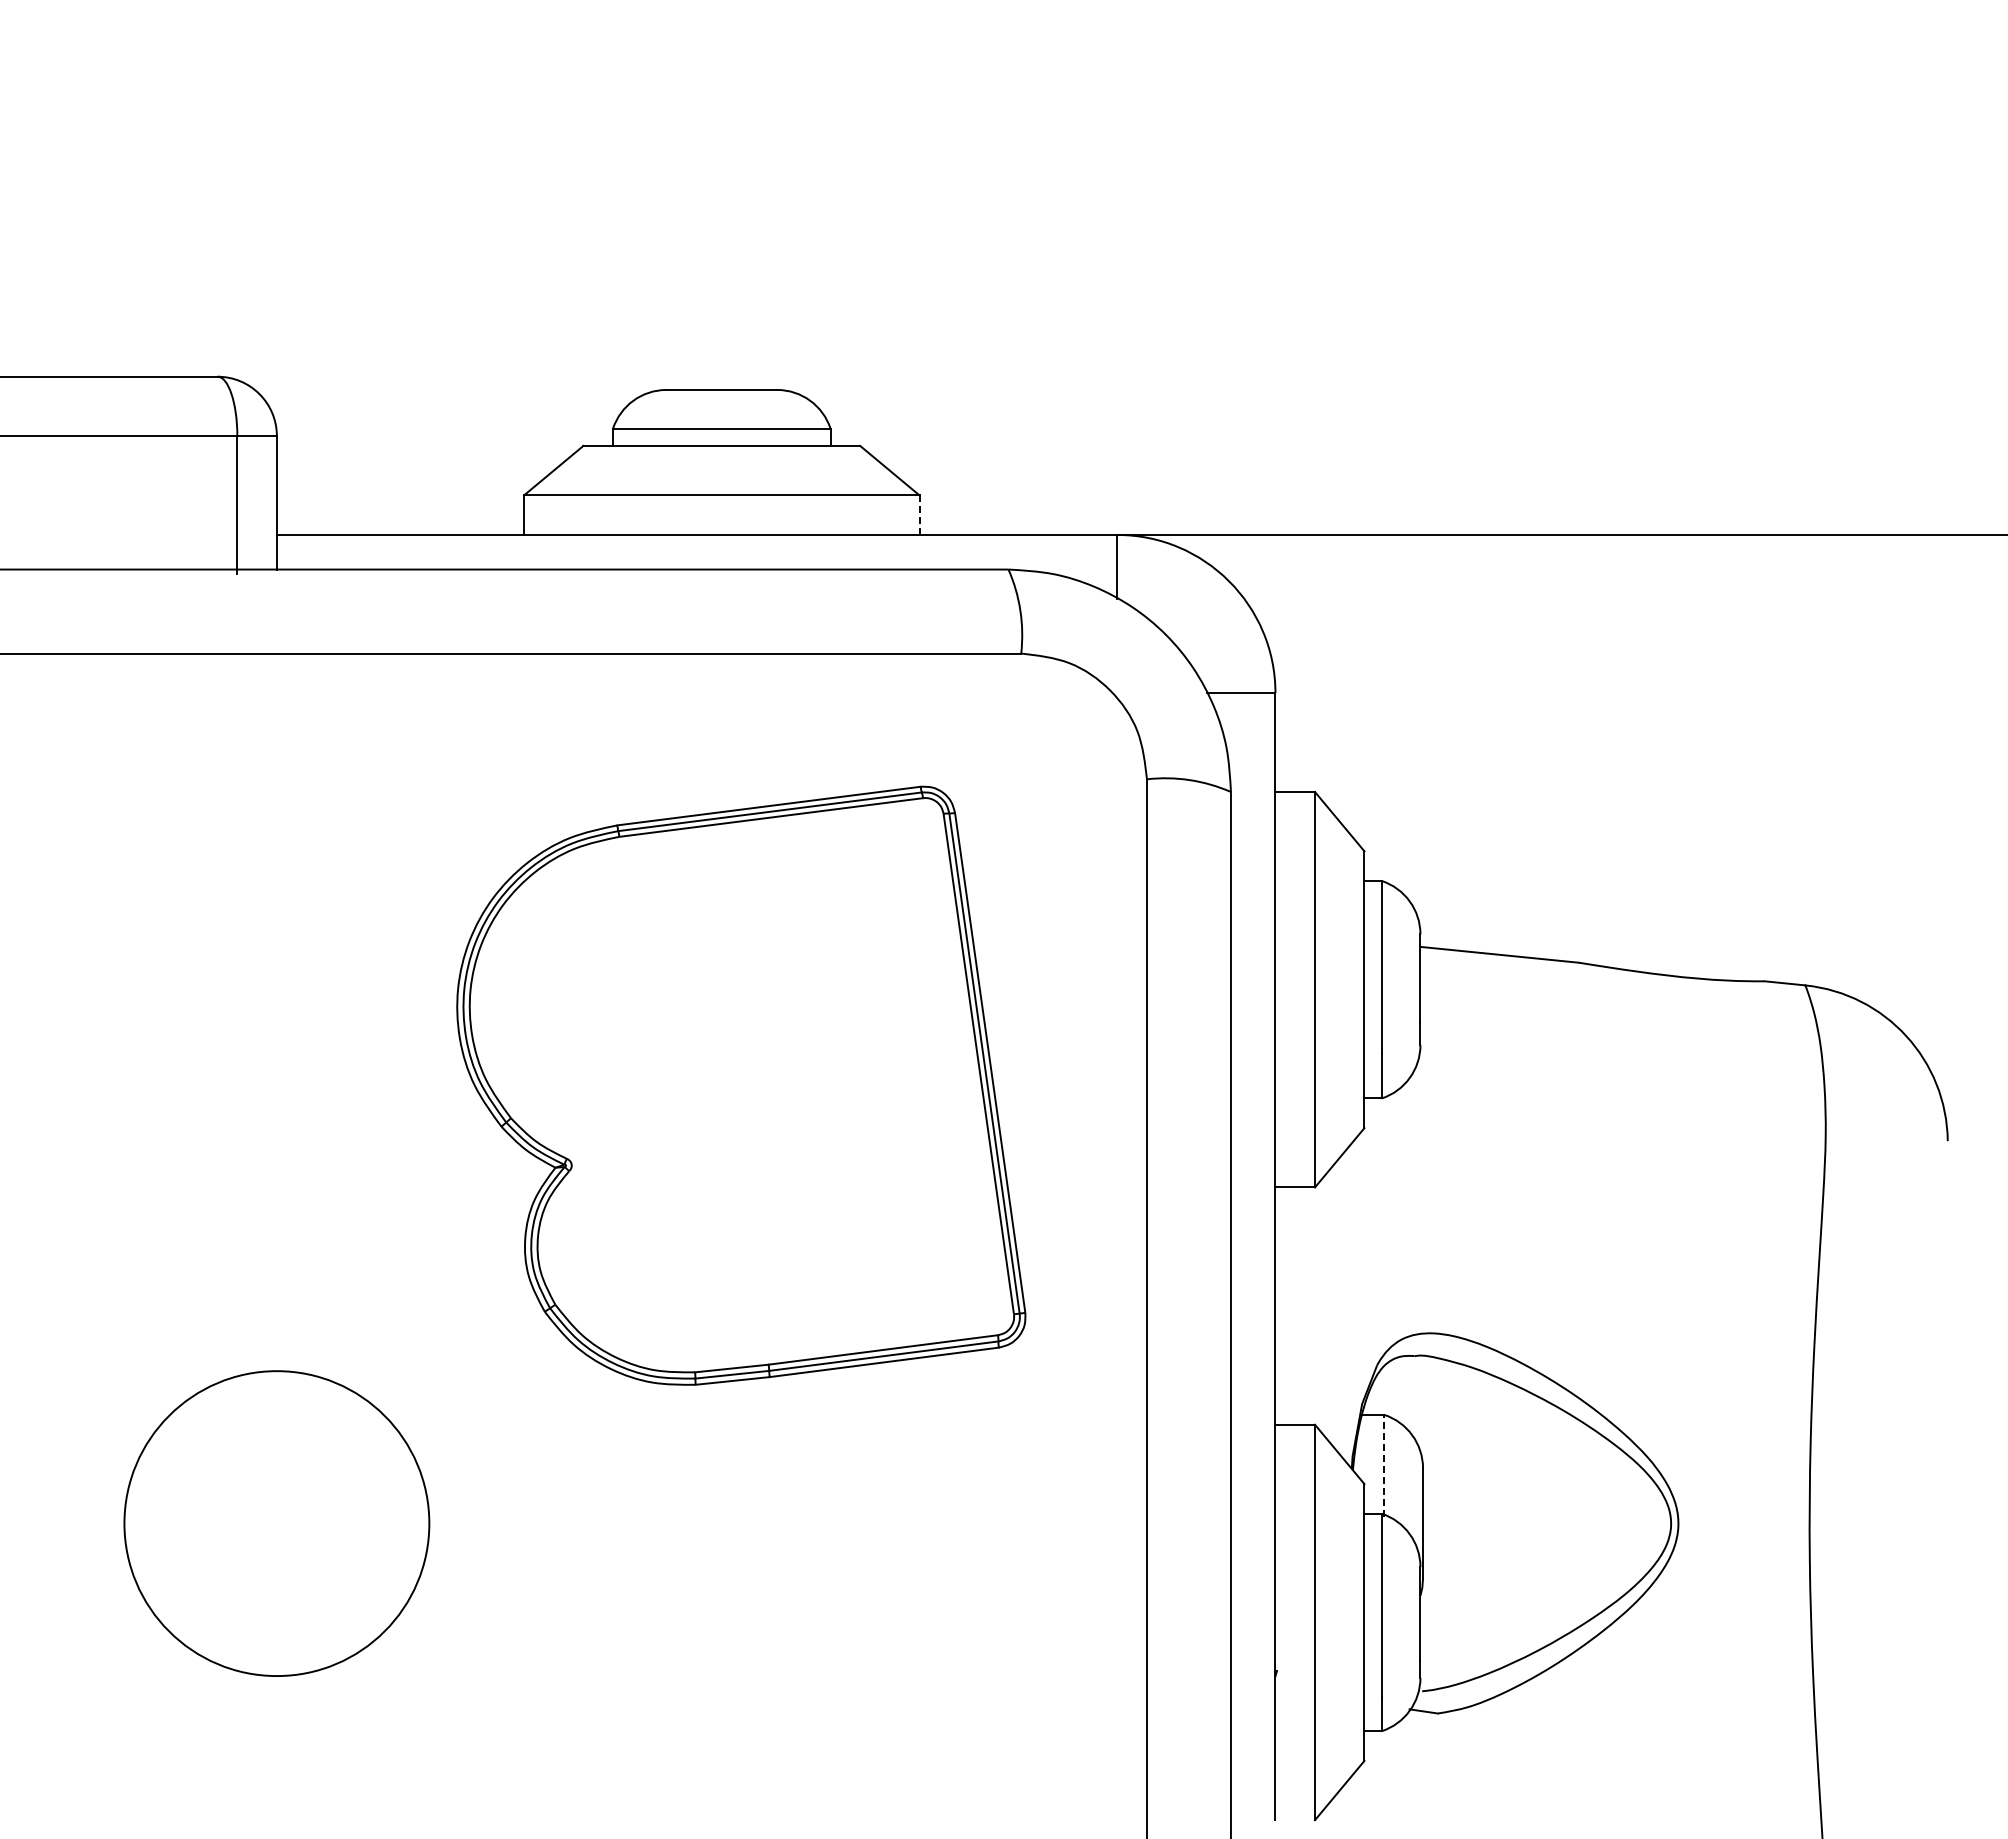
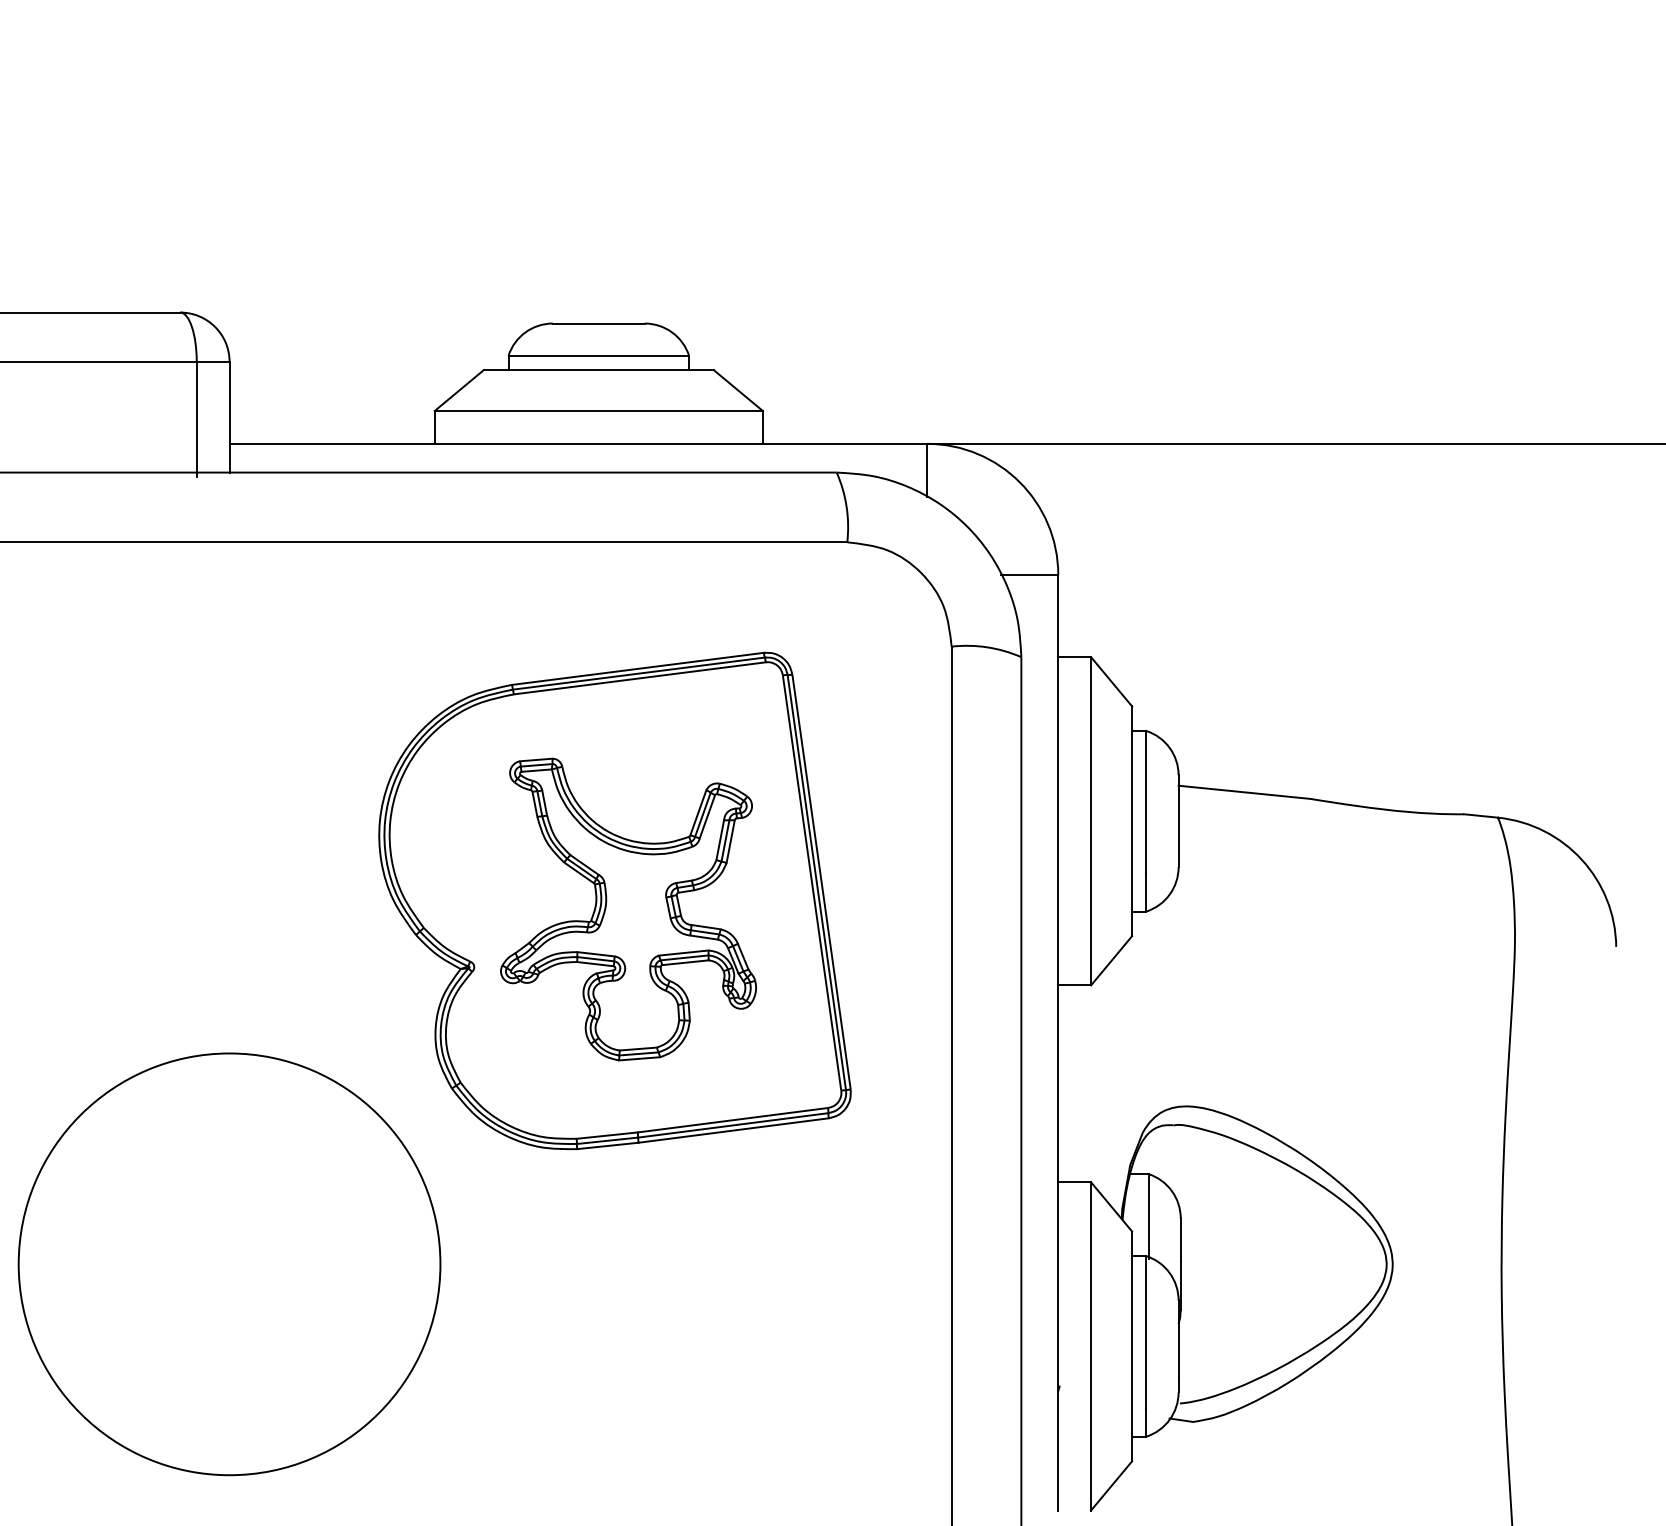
line: (919, 515) -> (762, 427), dashed -> solid
part: (757, 1095) -> (628, 909), added
line: (1384, 1465) -> (1148, 1216), dashed -> solid
circle: (276, 1523) -> (229, 1264), size x1.67

